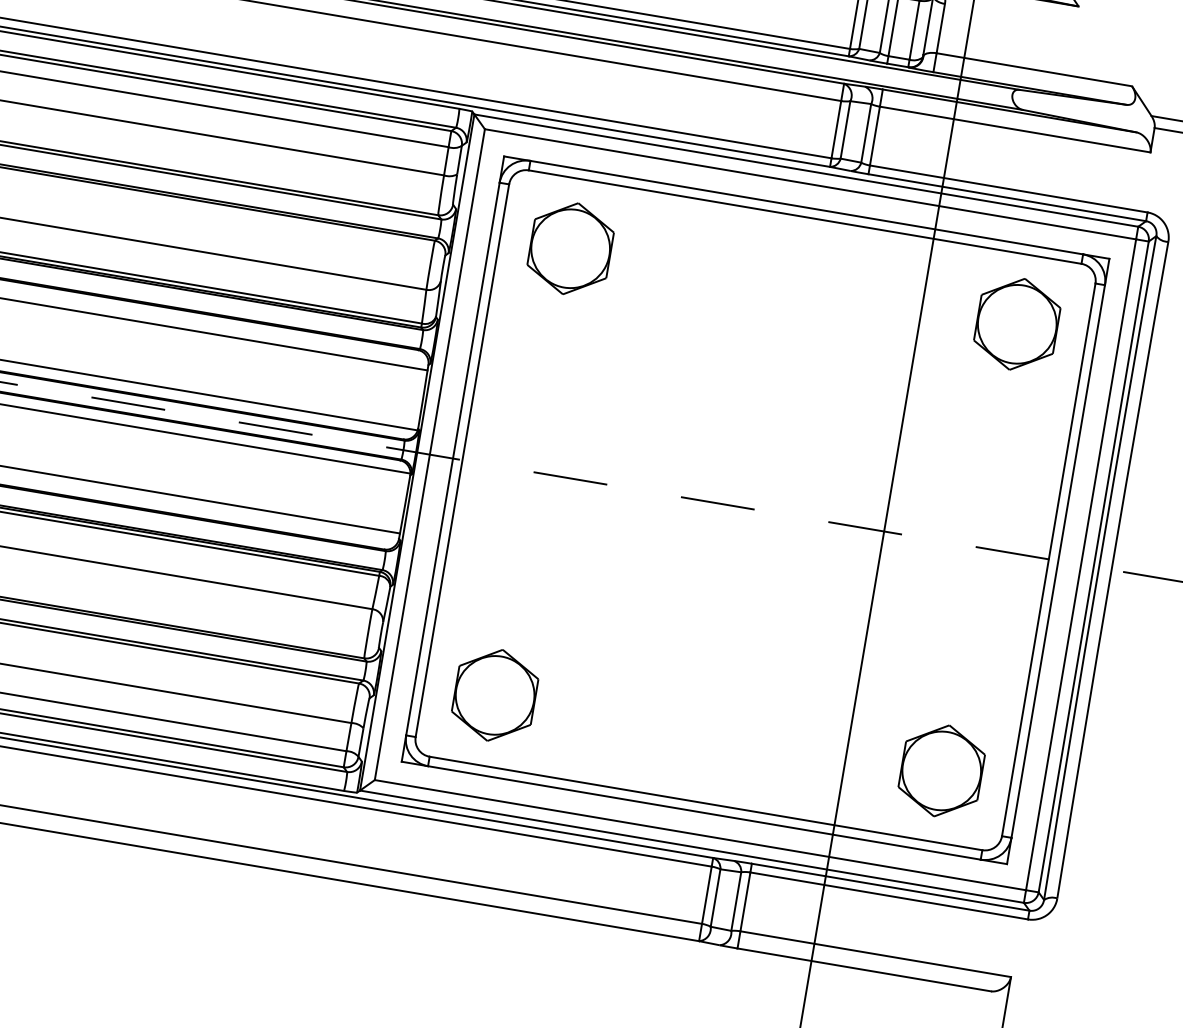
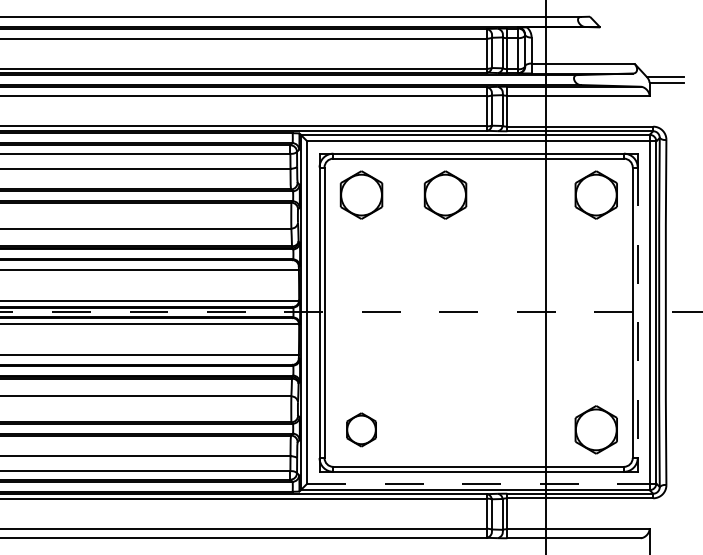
part: (730, 274) -> (445, 194), added
line: (1057, 562) -> (637, 313), solid -> dashed
part: (495, 694) -> (361, 429), size x0.7
line: (702, 835) -> (479, 483), solid -> dashed

